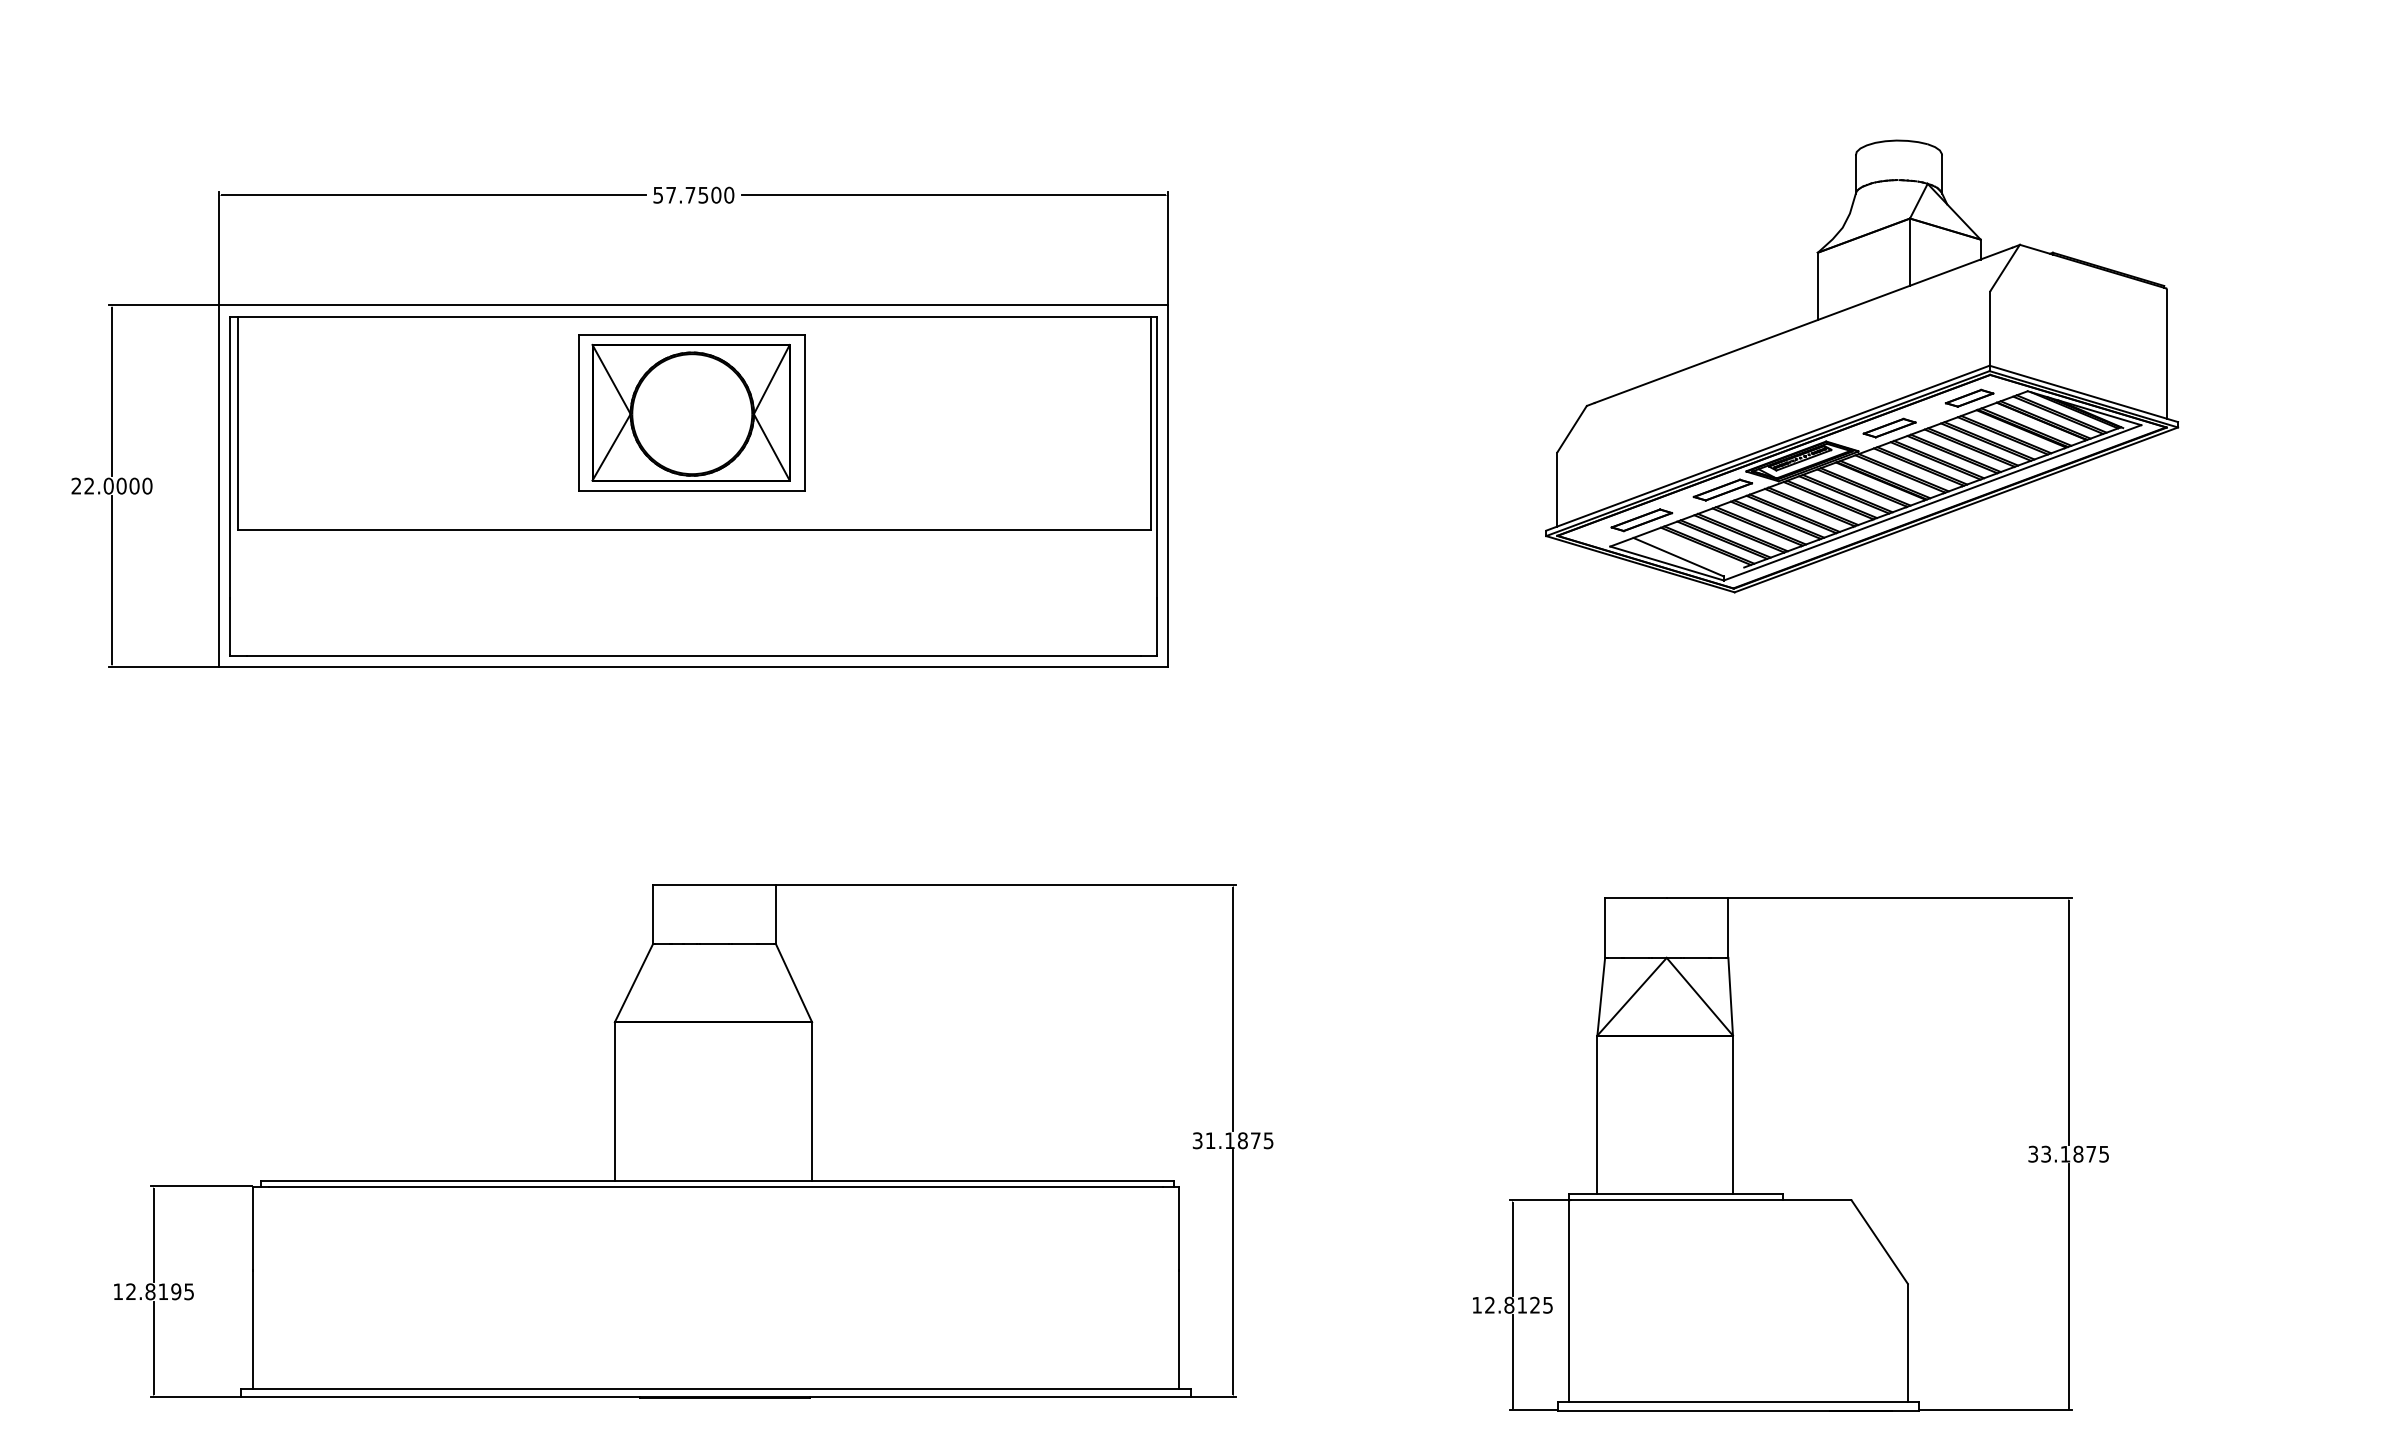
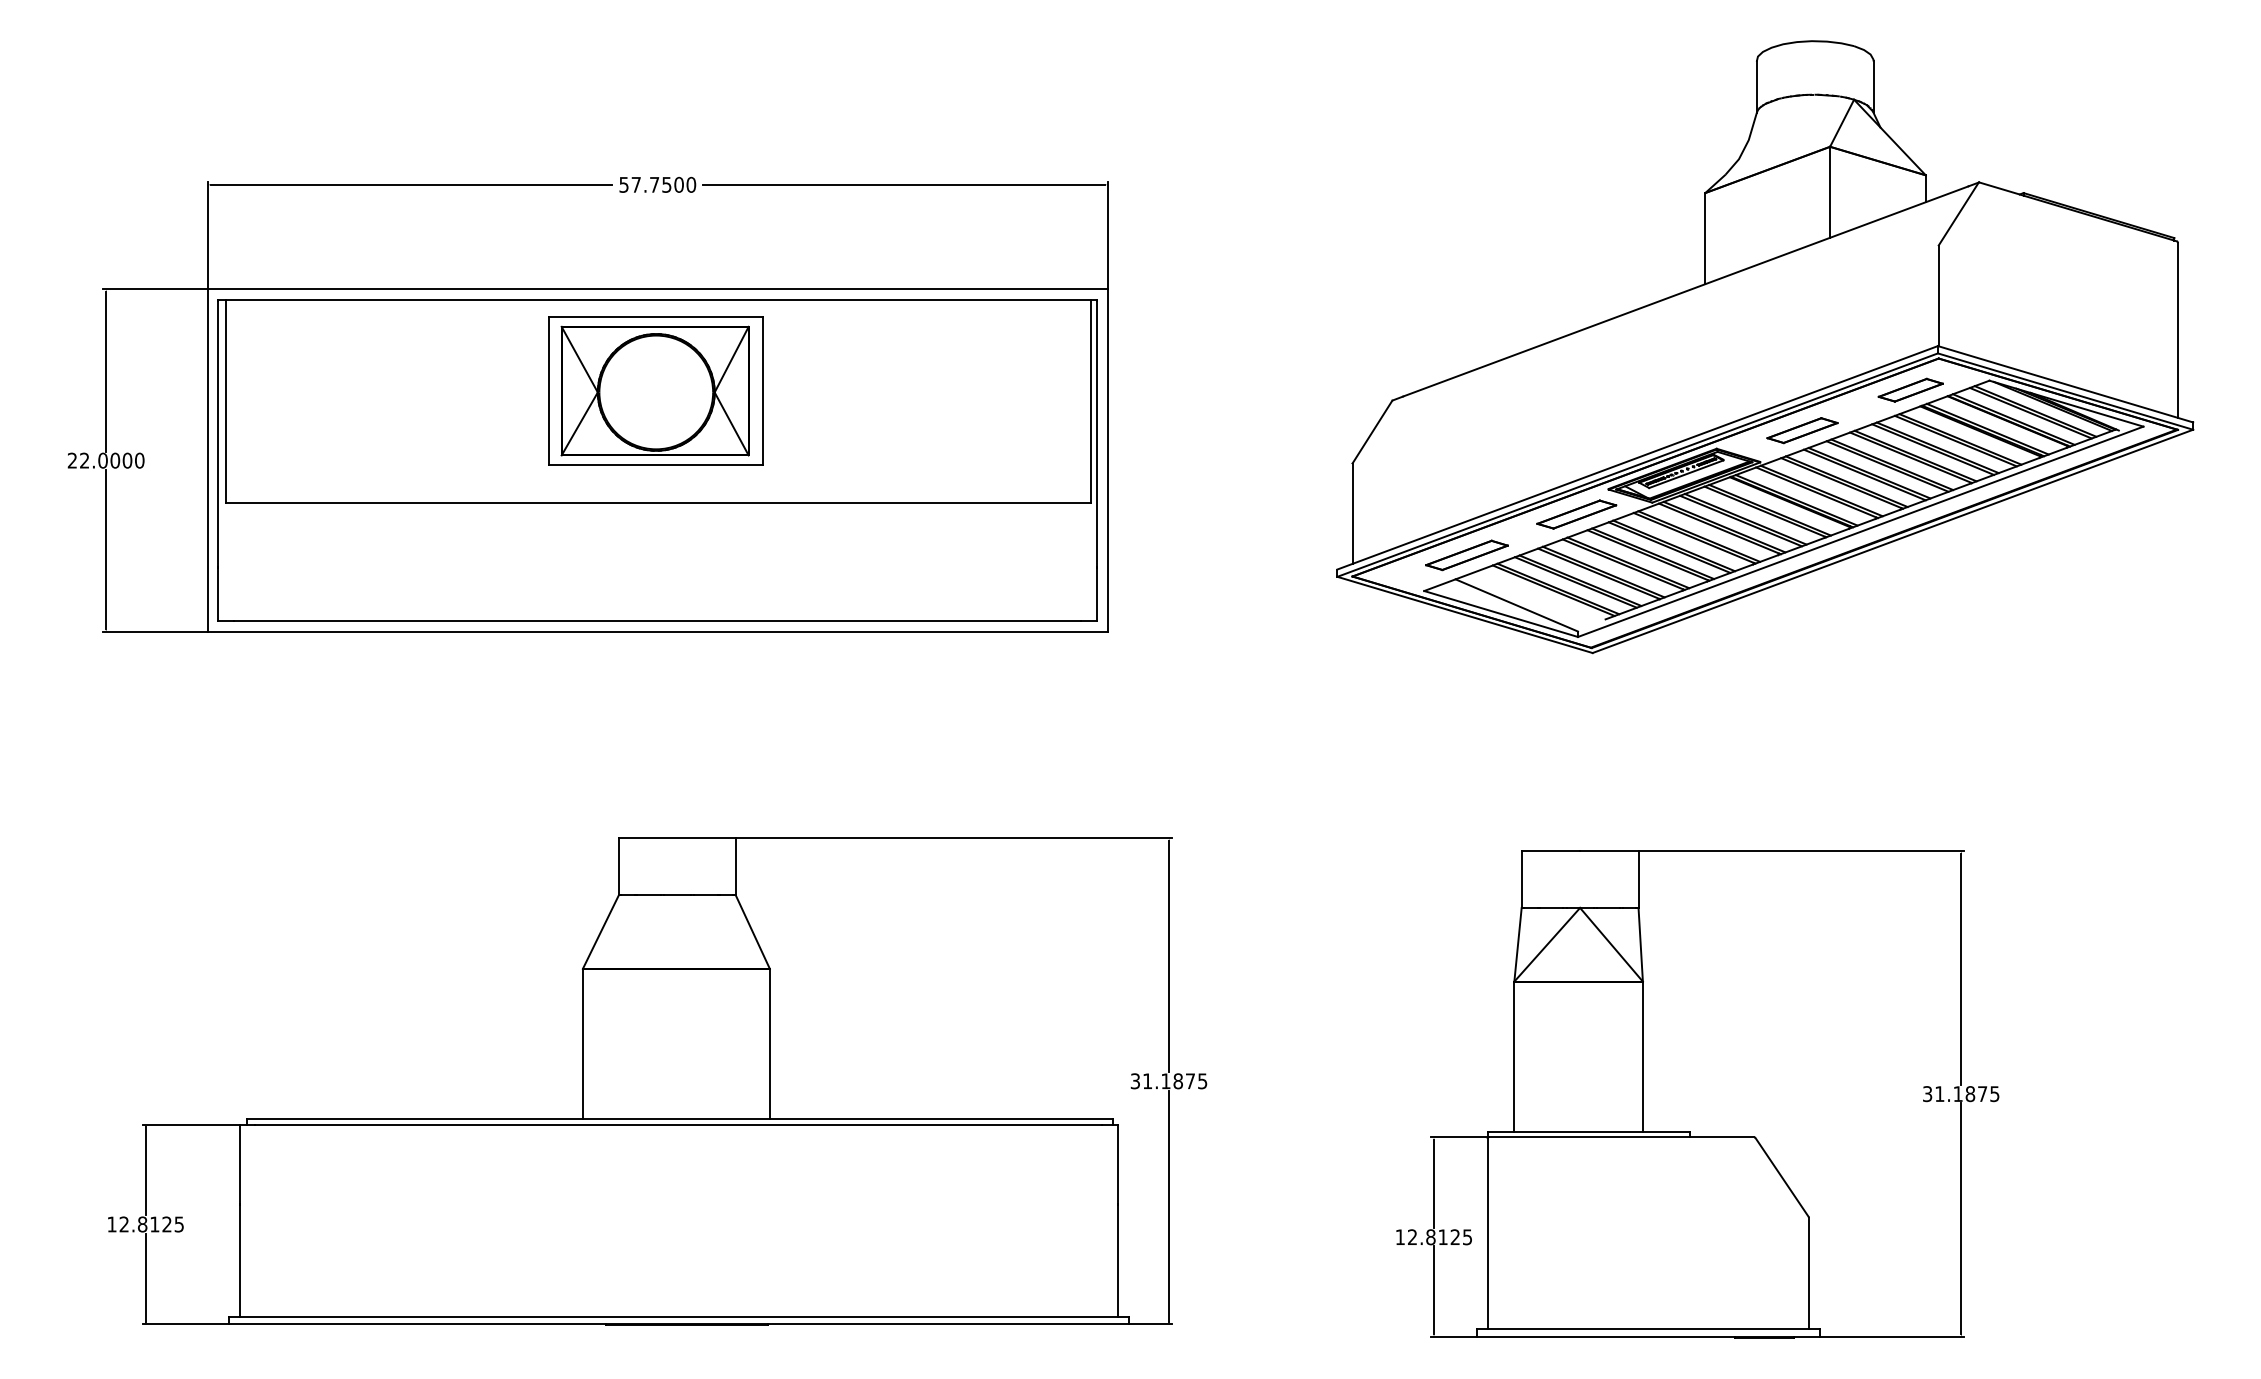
part: (1862, 366) -> (1765, 347), size x1.43
text: (2045, 1154) -> (1939, 1094), 33.1875 -> 31.1875
text: (175, 1291) -> (166, 1224), 12.8195 -> 12.8125

